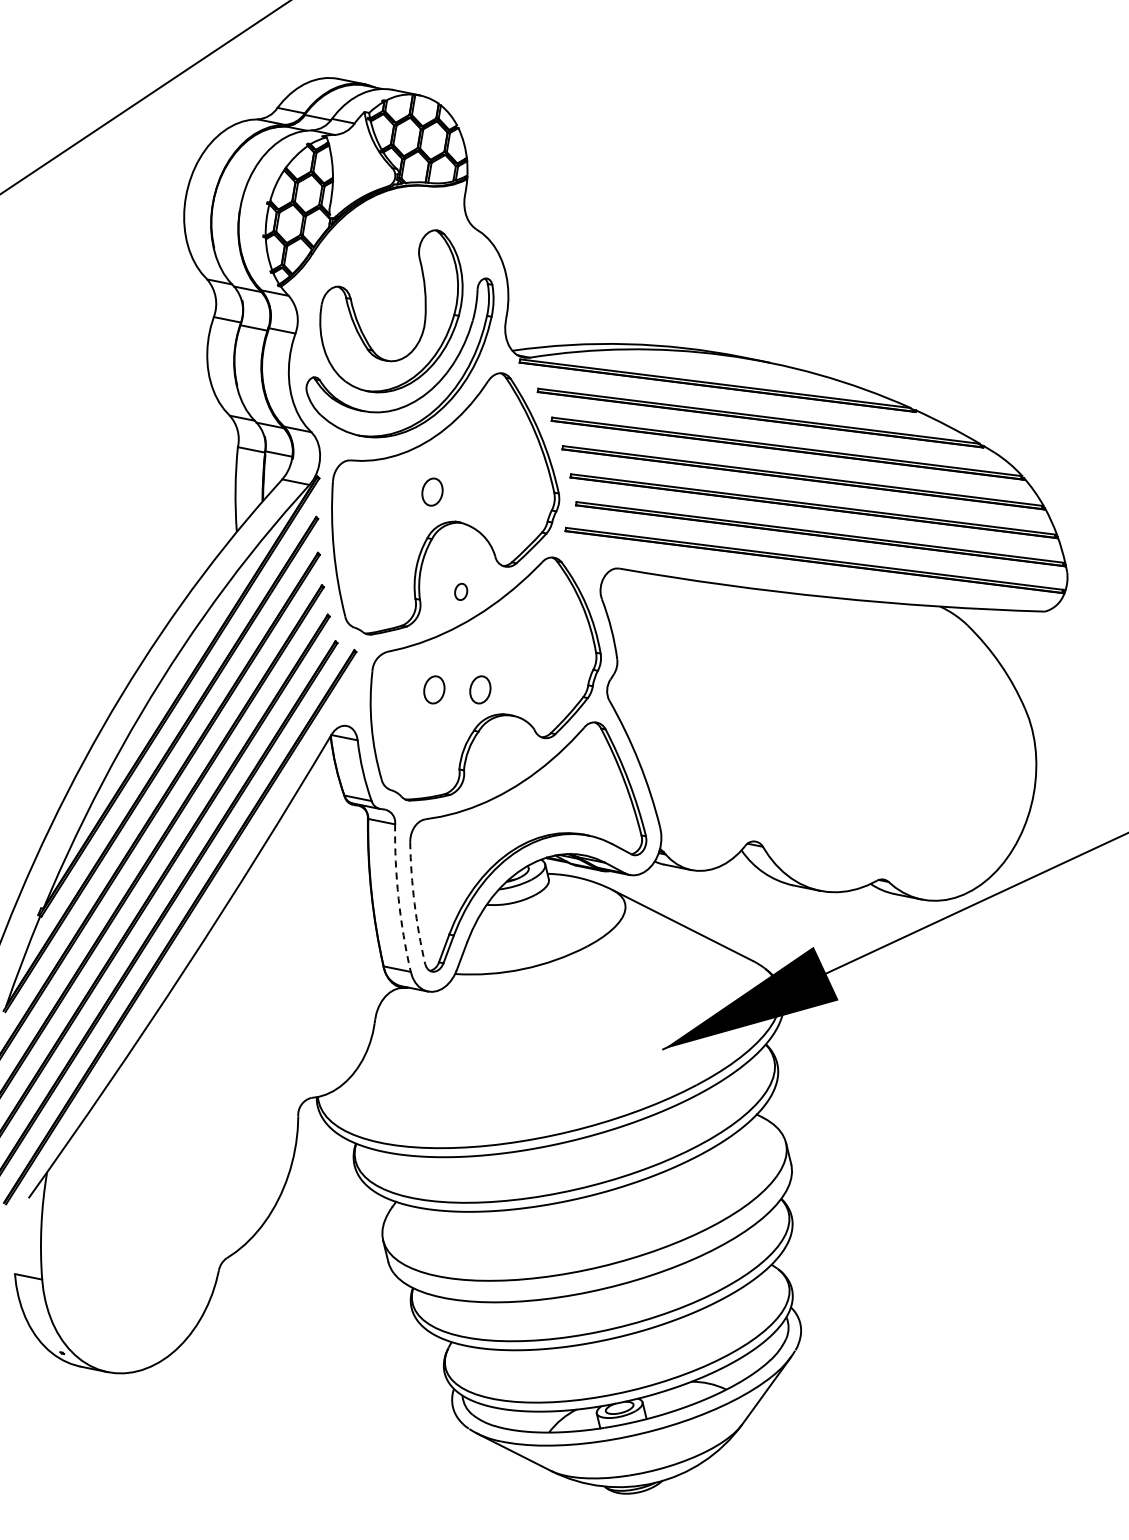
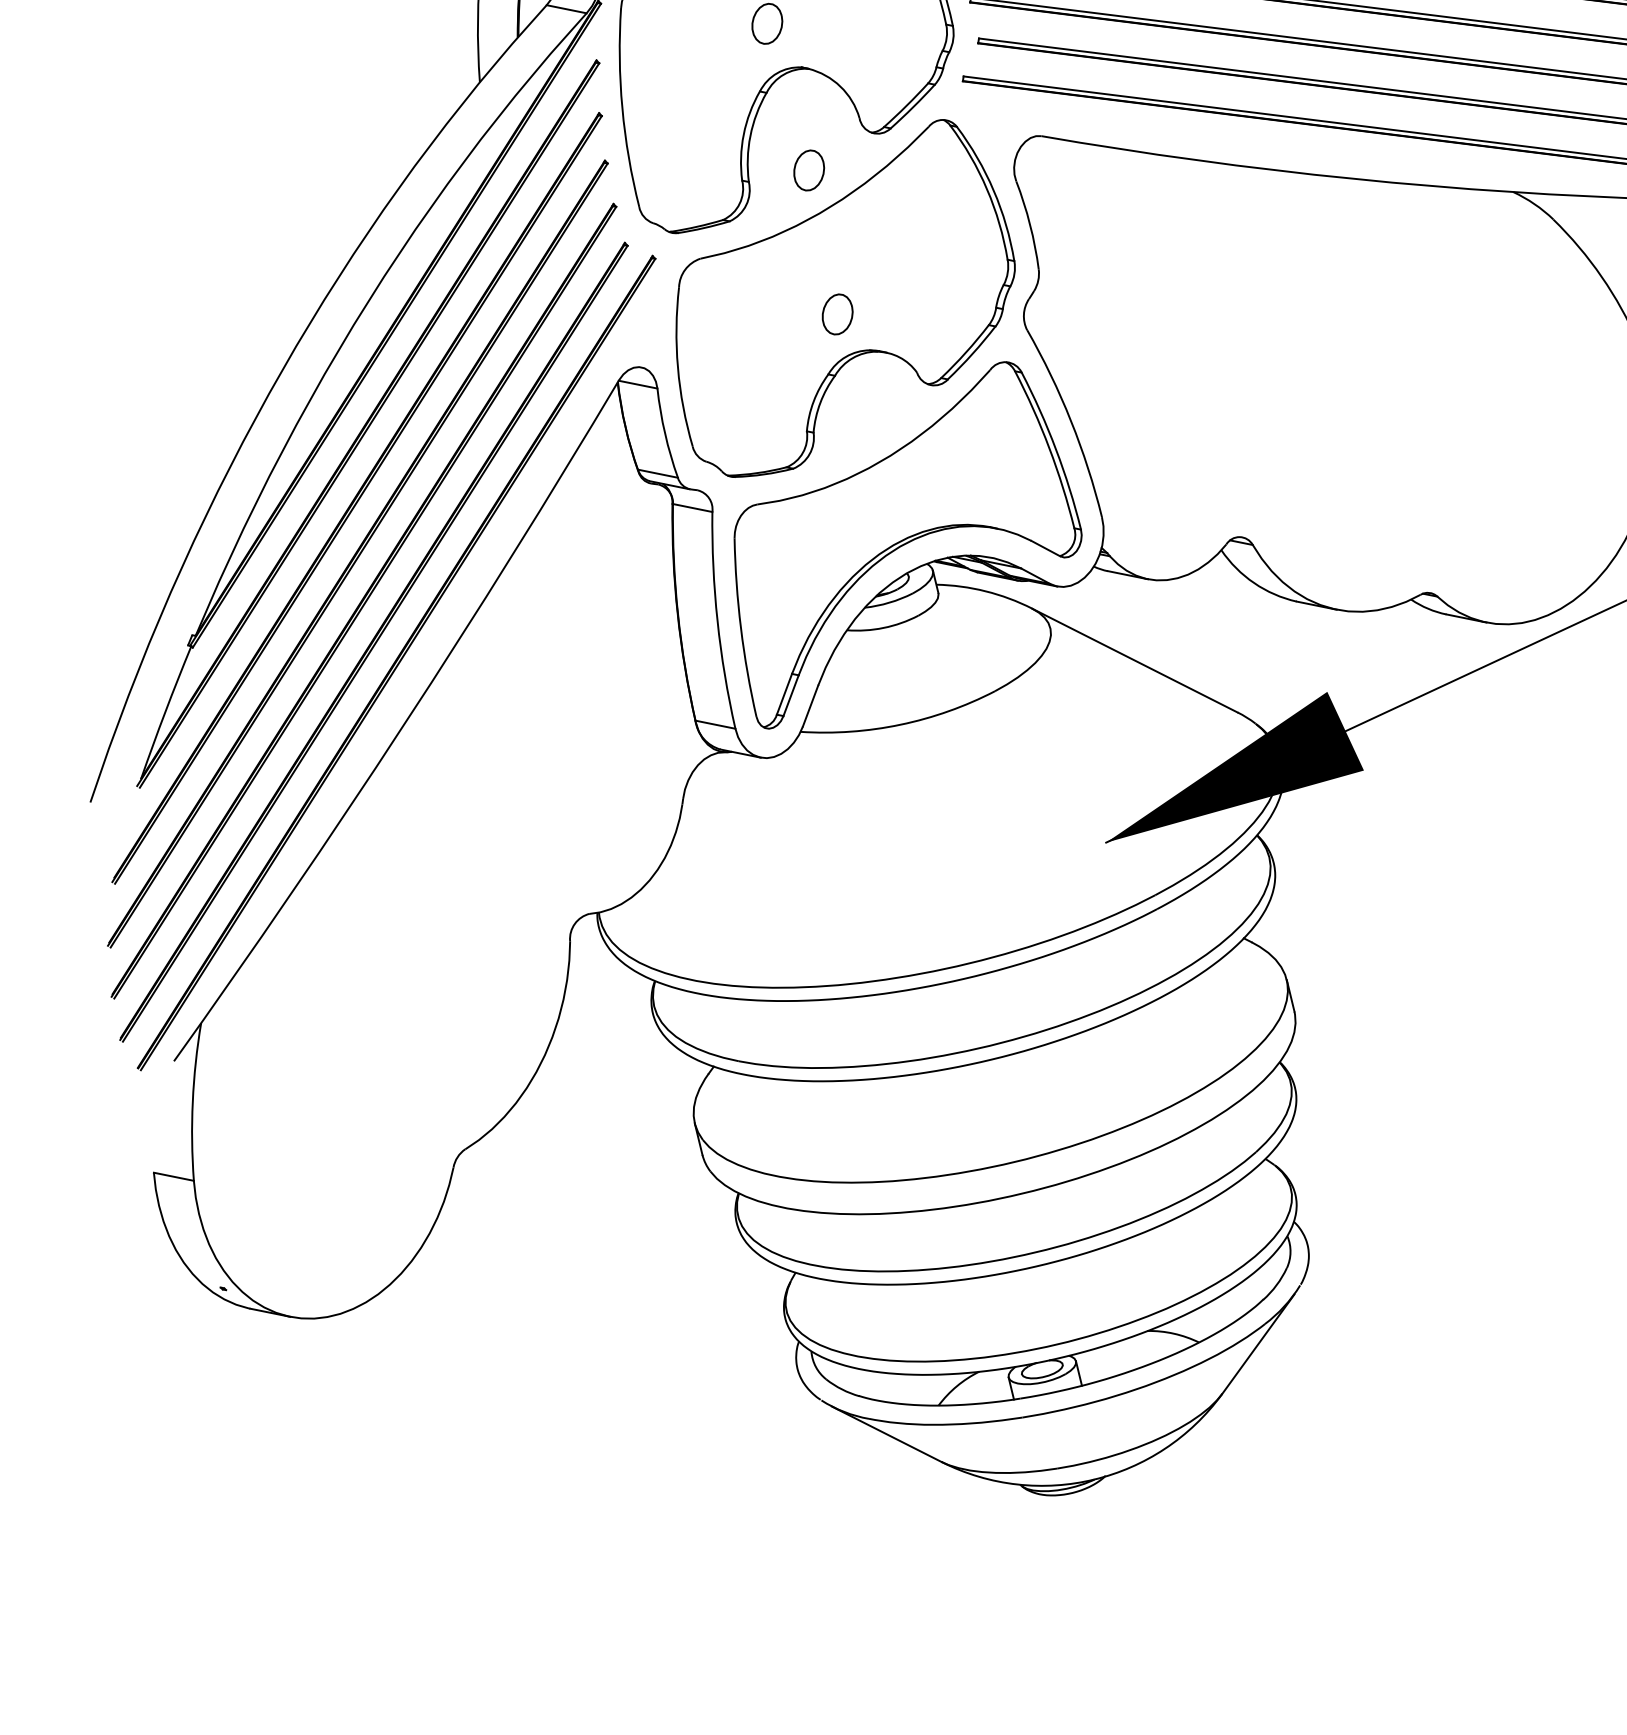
part: (461, 591) -> (809, 169), size x1.67
part: (434, 689) -> (770, 313), removed
arc: (398, 898) -> (717, 620), dashed -> solid
arc: (414, 903) -> (740, 628), dashed -> solid

